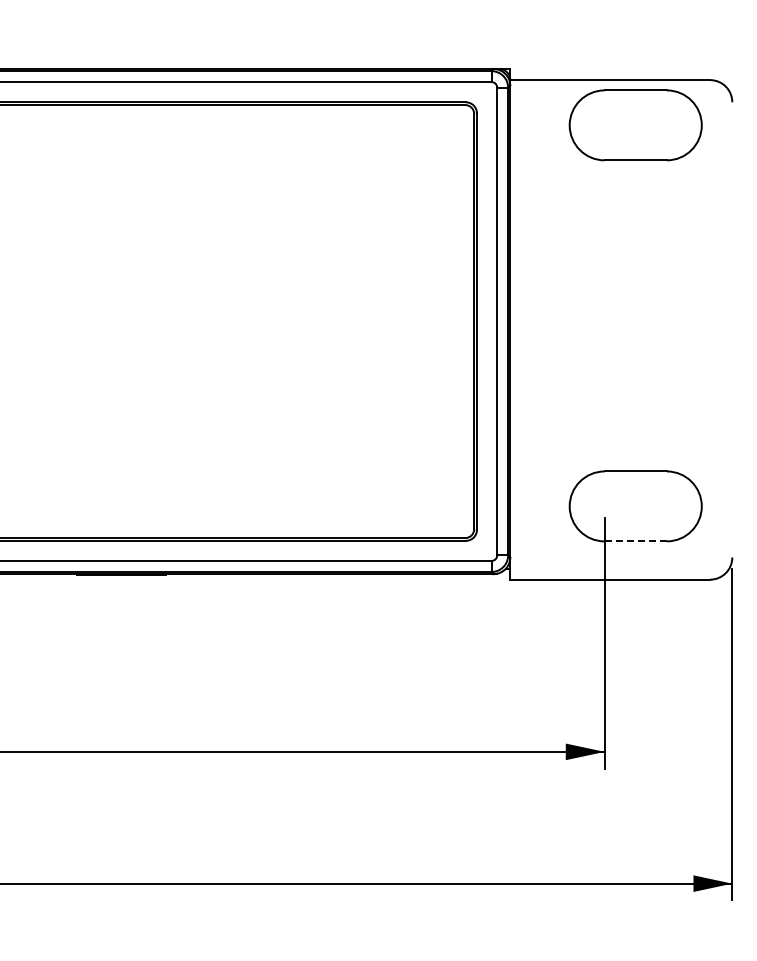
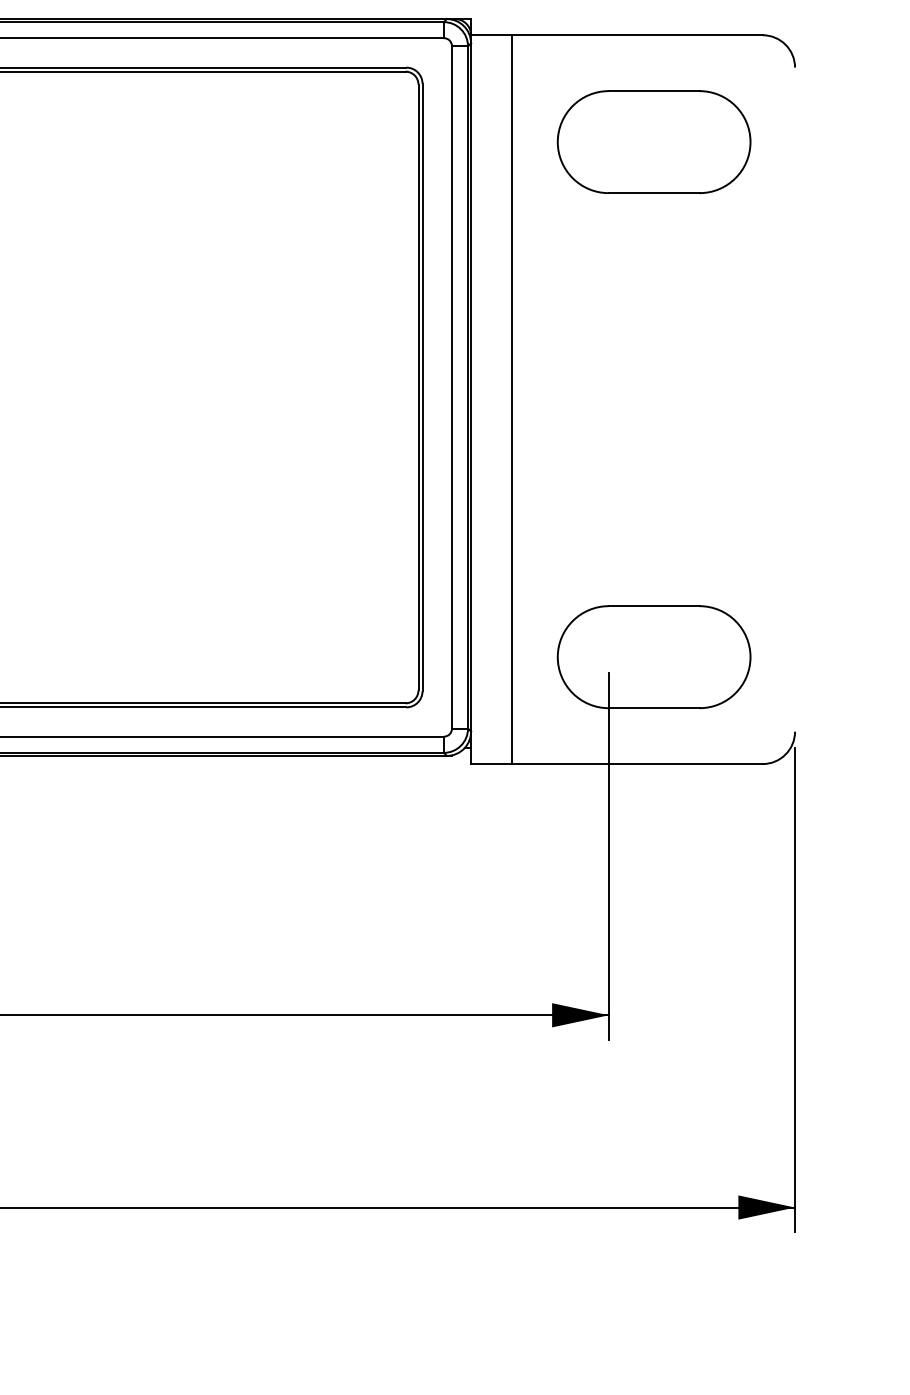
part: (635, 125) -> (653, 142), moved
line: (538, 329) -> (512, 399), added
line: (636, 541) -> (655, 708), dashed -> solid

